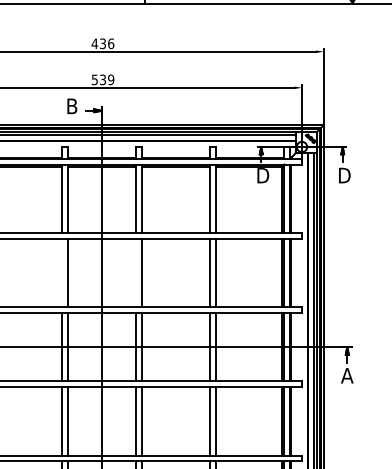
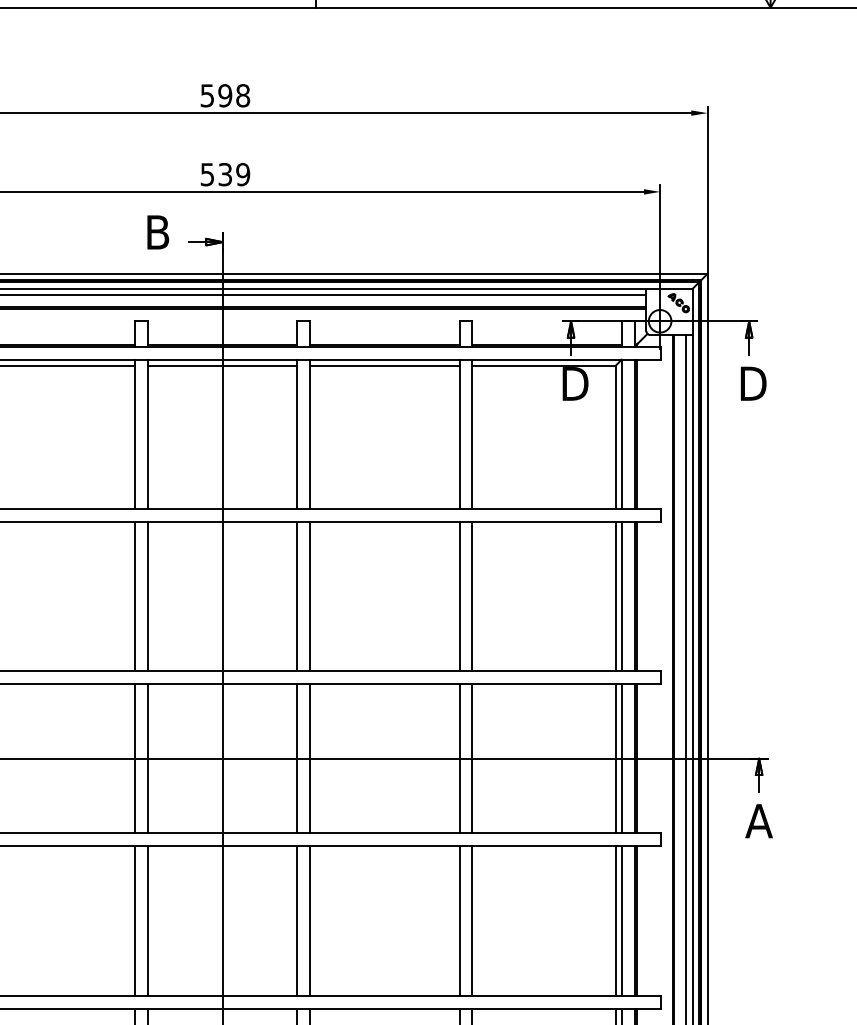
text: (102, 43) -> (224, 95), 436 -> 598
line: (61, 272) -> (134, 595), added
line: (135, 272) -> (296, 595), added

